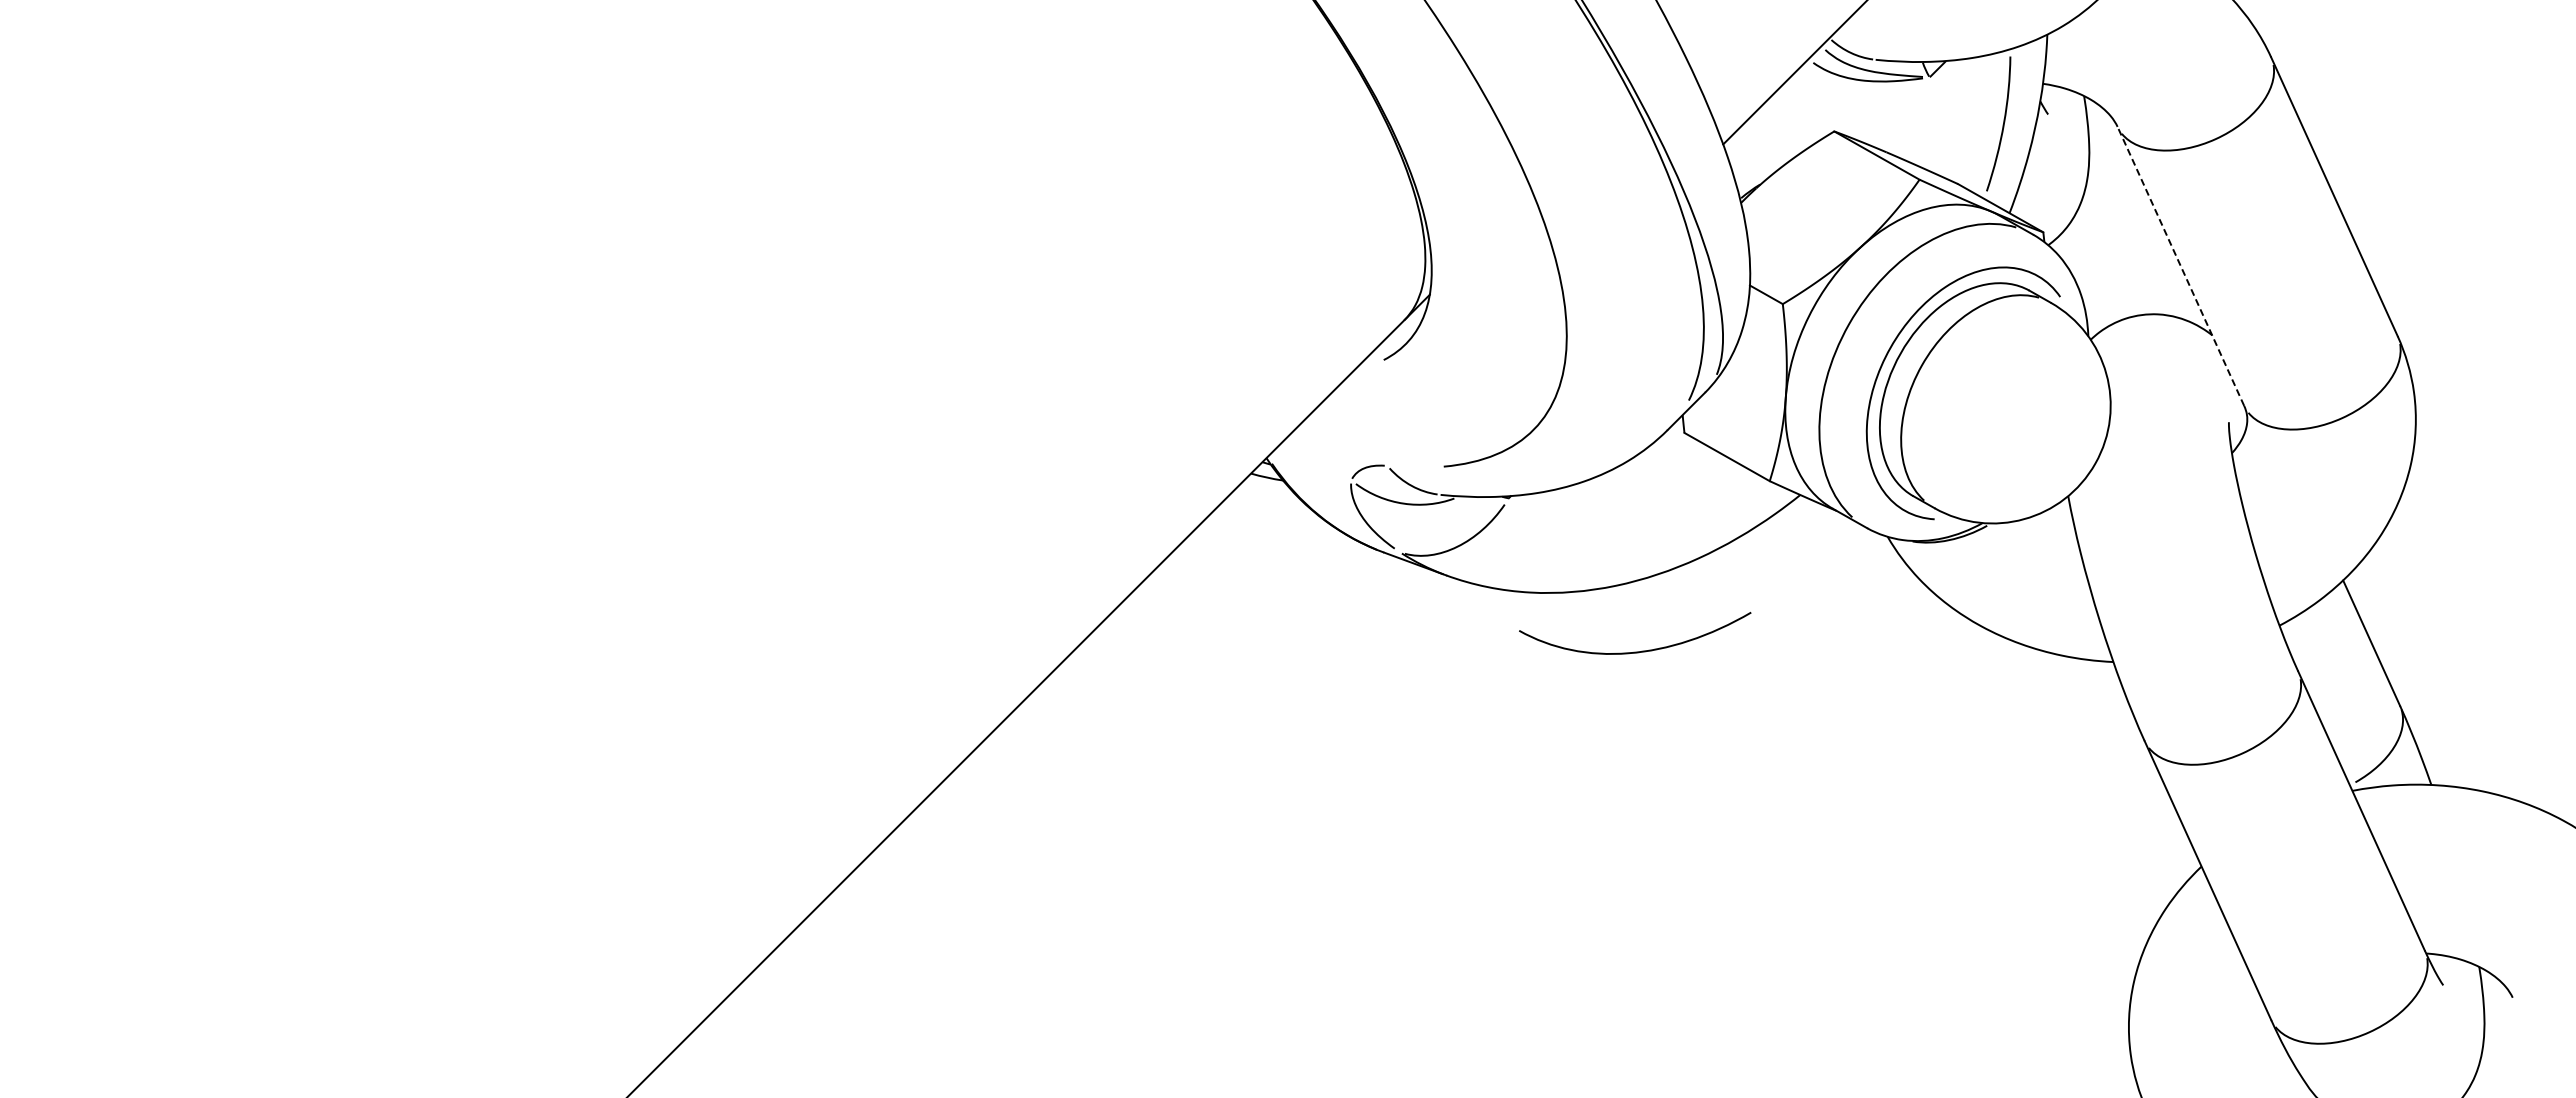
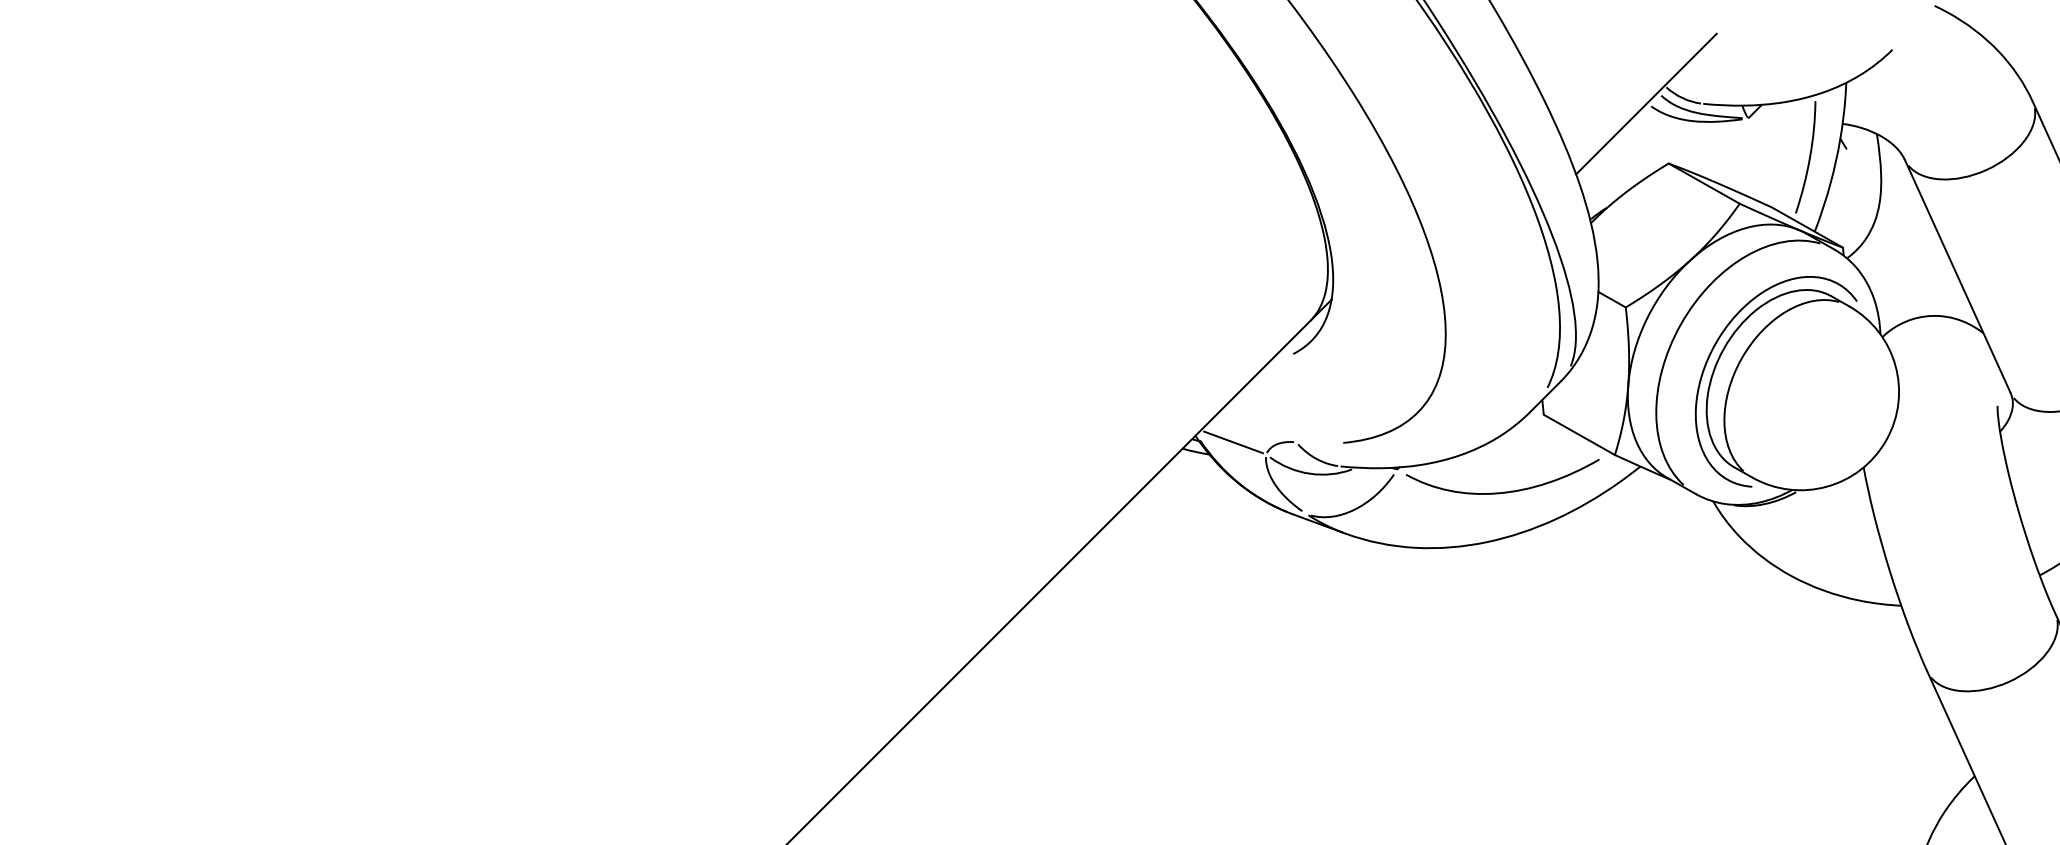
line: (2180, 265) -> (1957, 275), dashed -> solid
line: (1311, 466) -> (1232, 442), added
curve: (1635, 651) -> (1503, 491), moved

